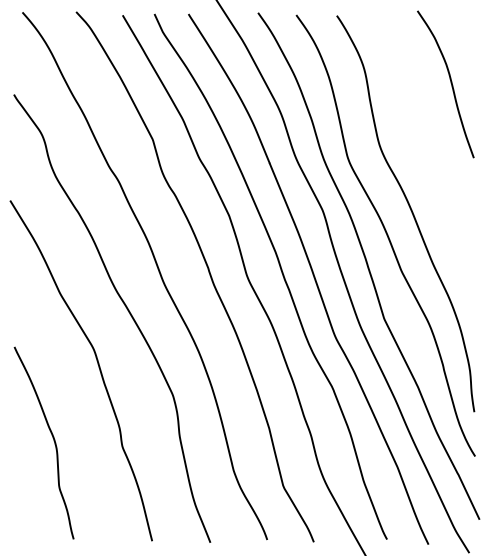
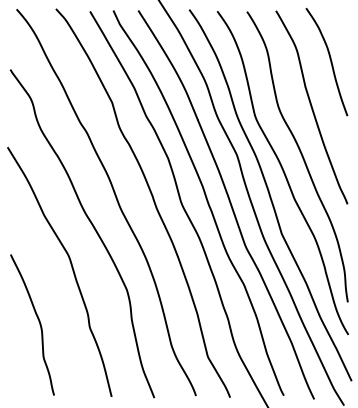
curve: (424, 146) -> (311, 107), added

